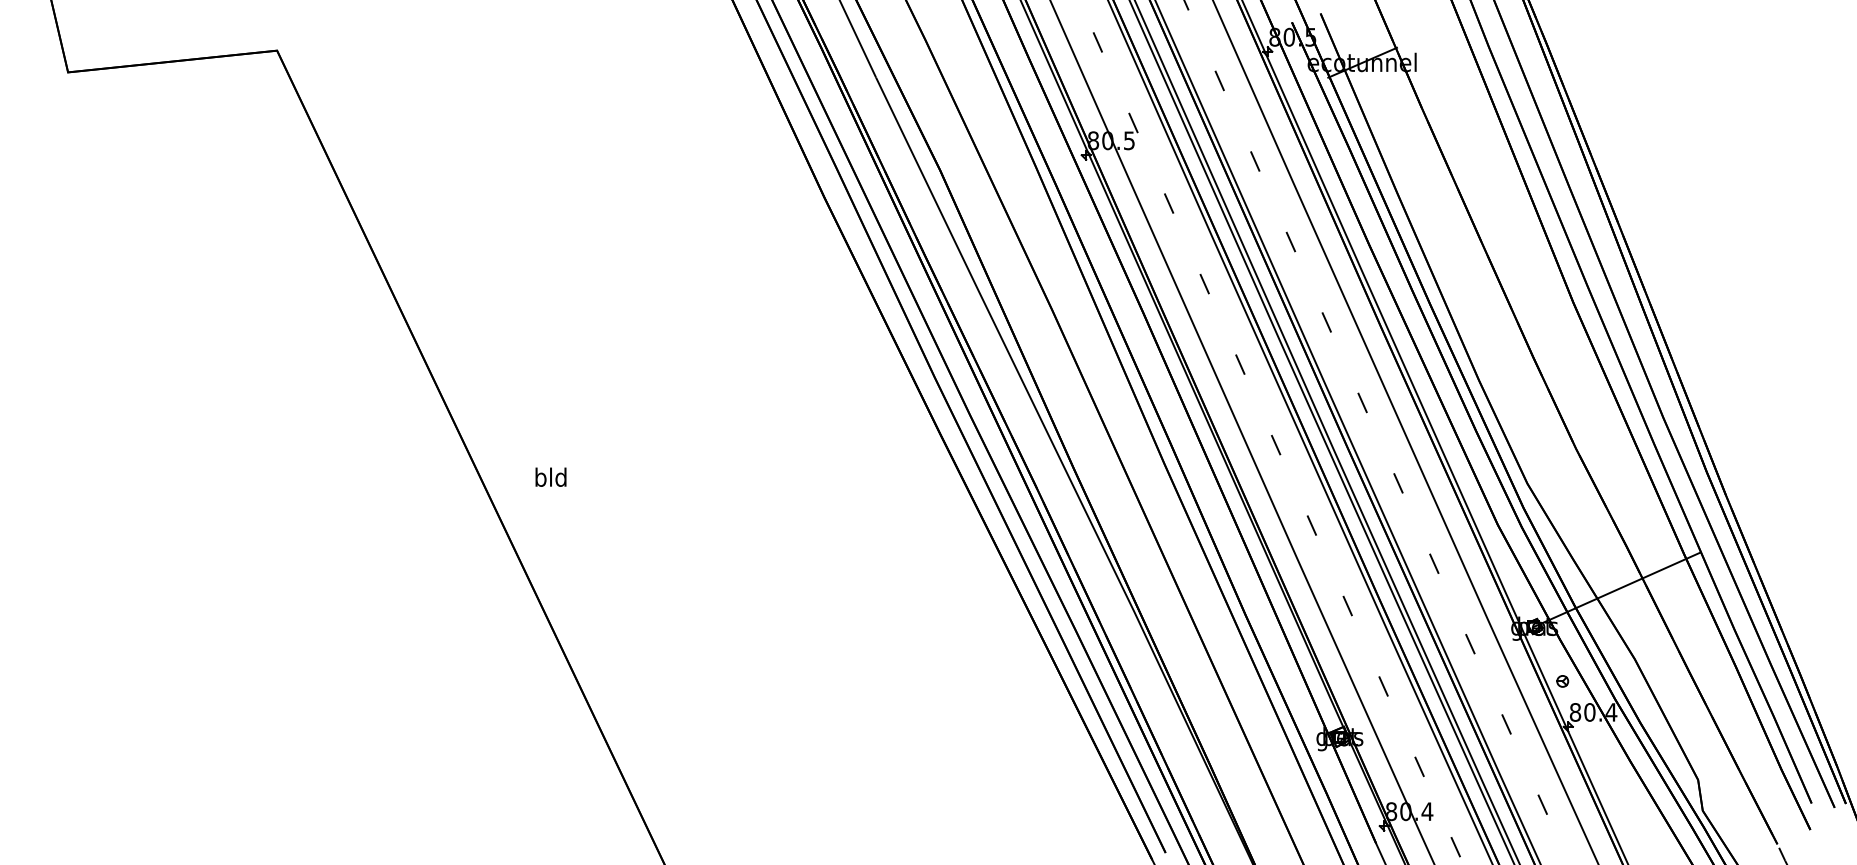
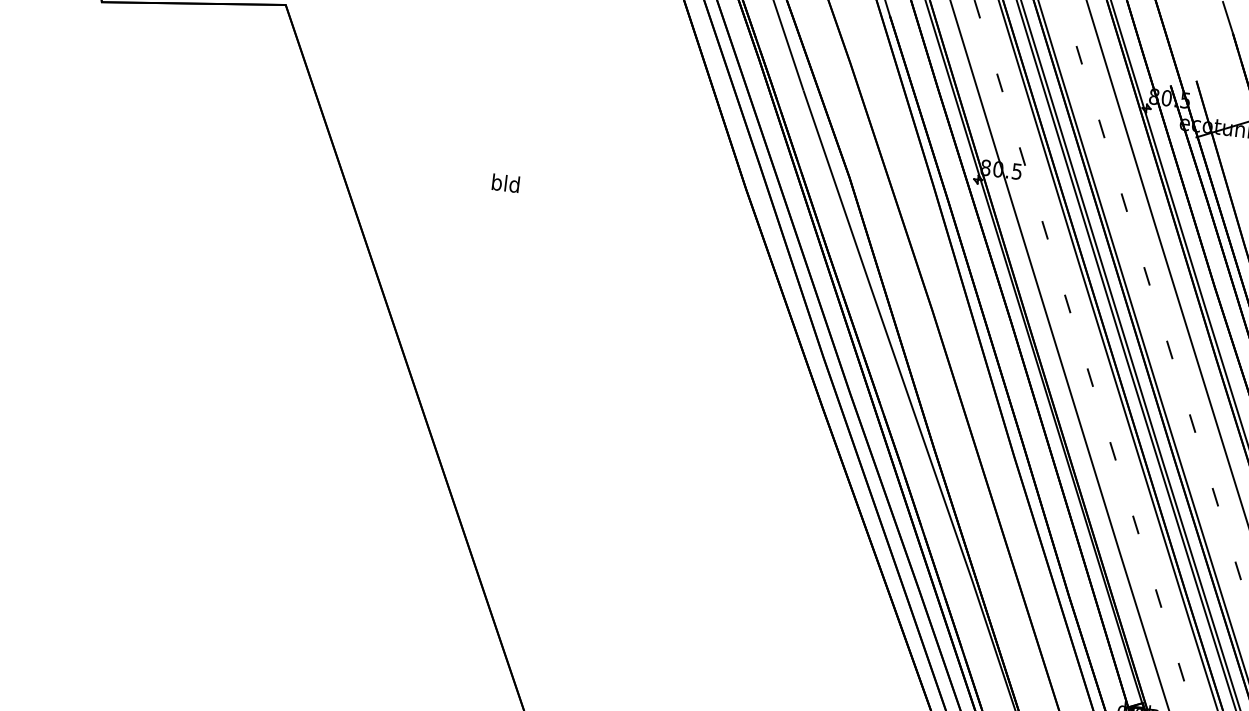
text: (550, 476) -> (505, 182), moved

